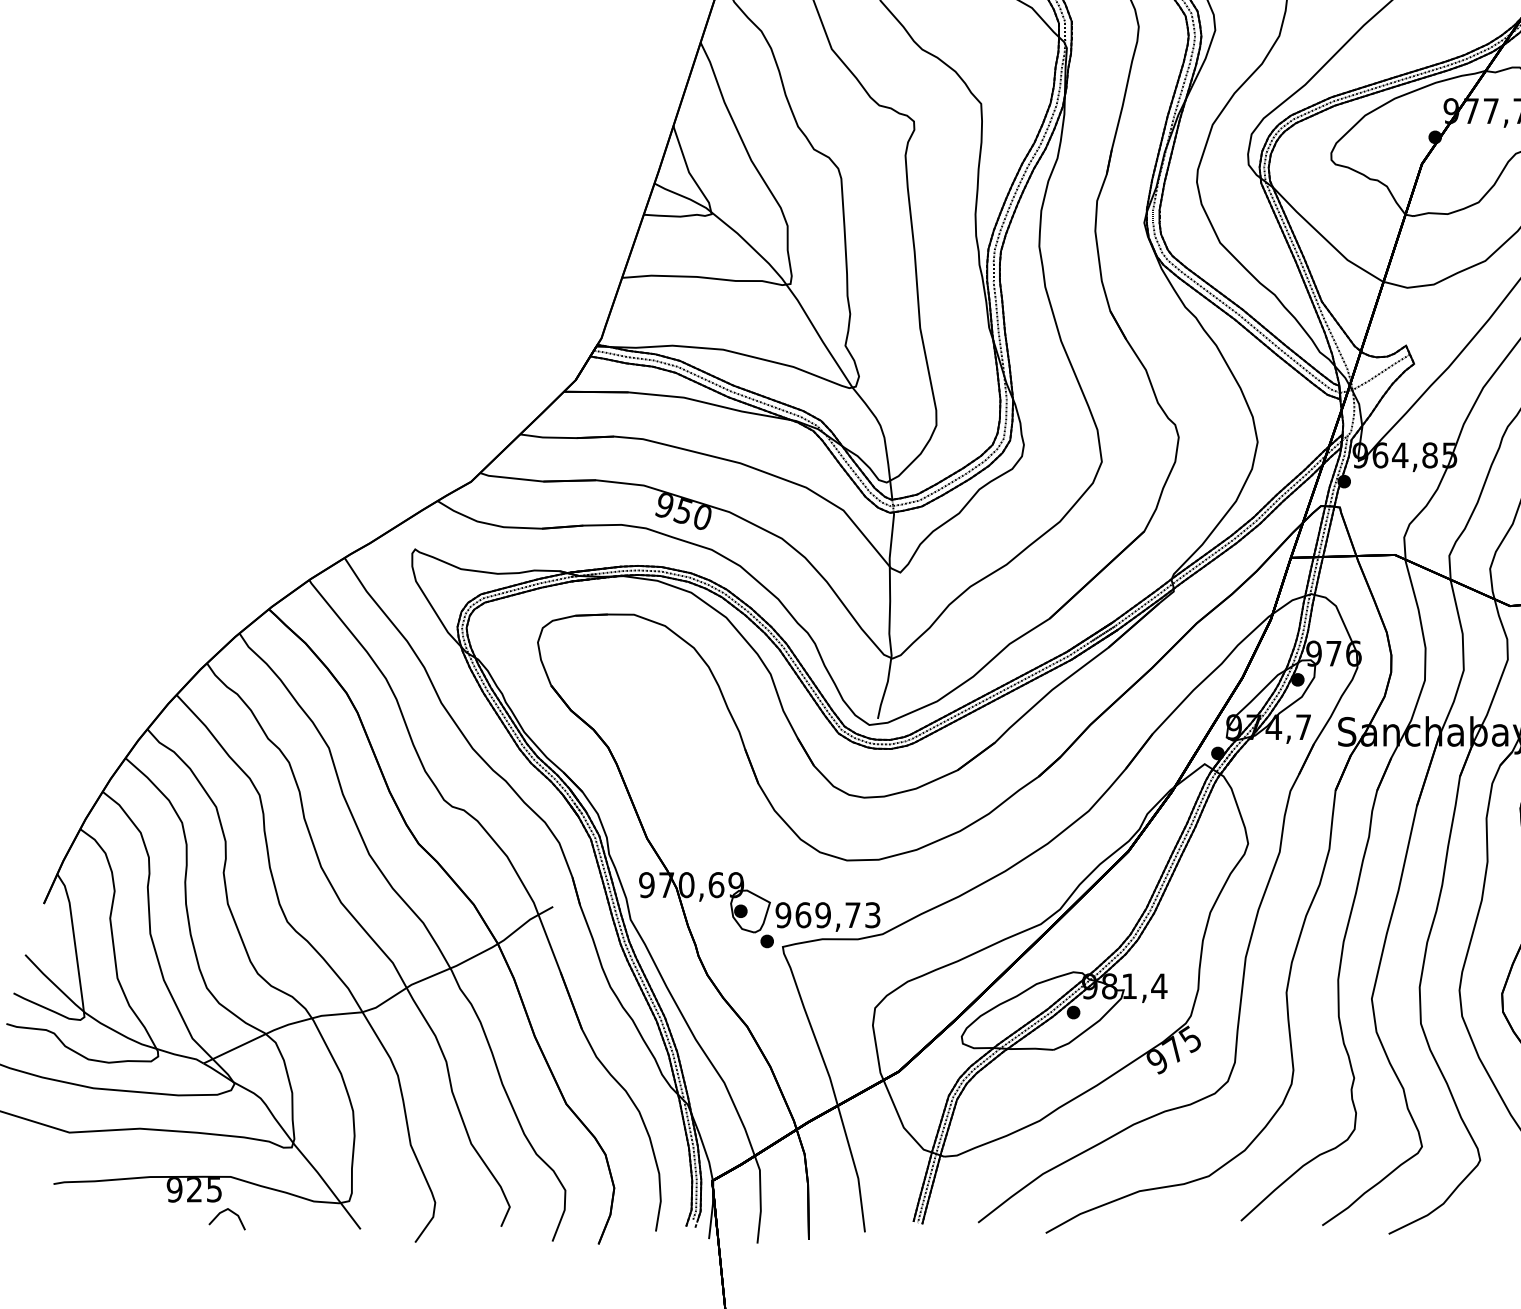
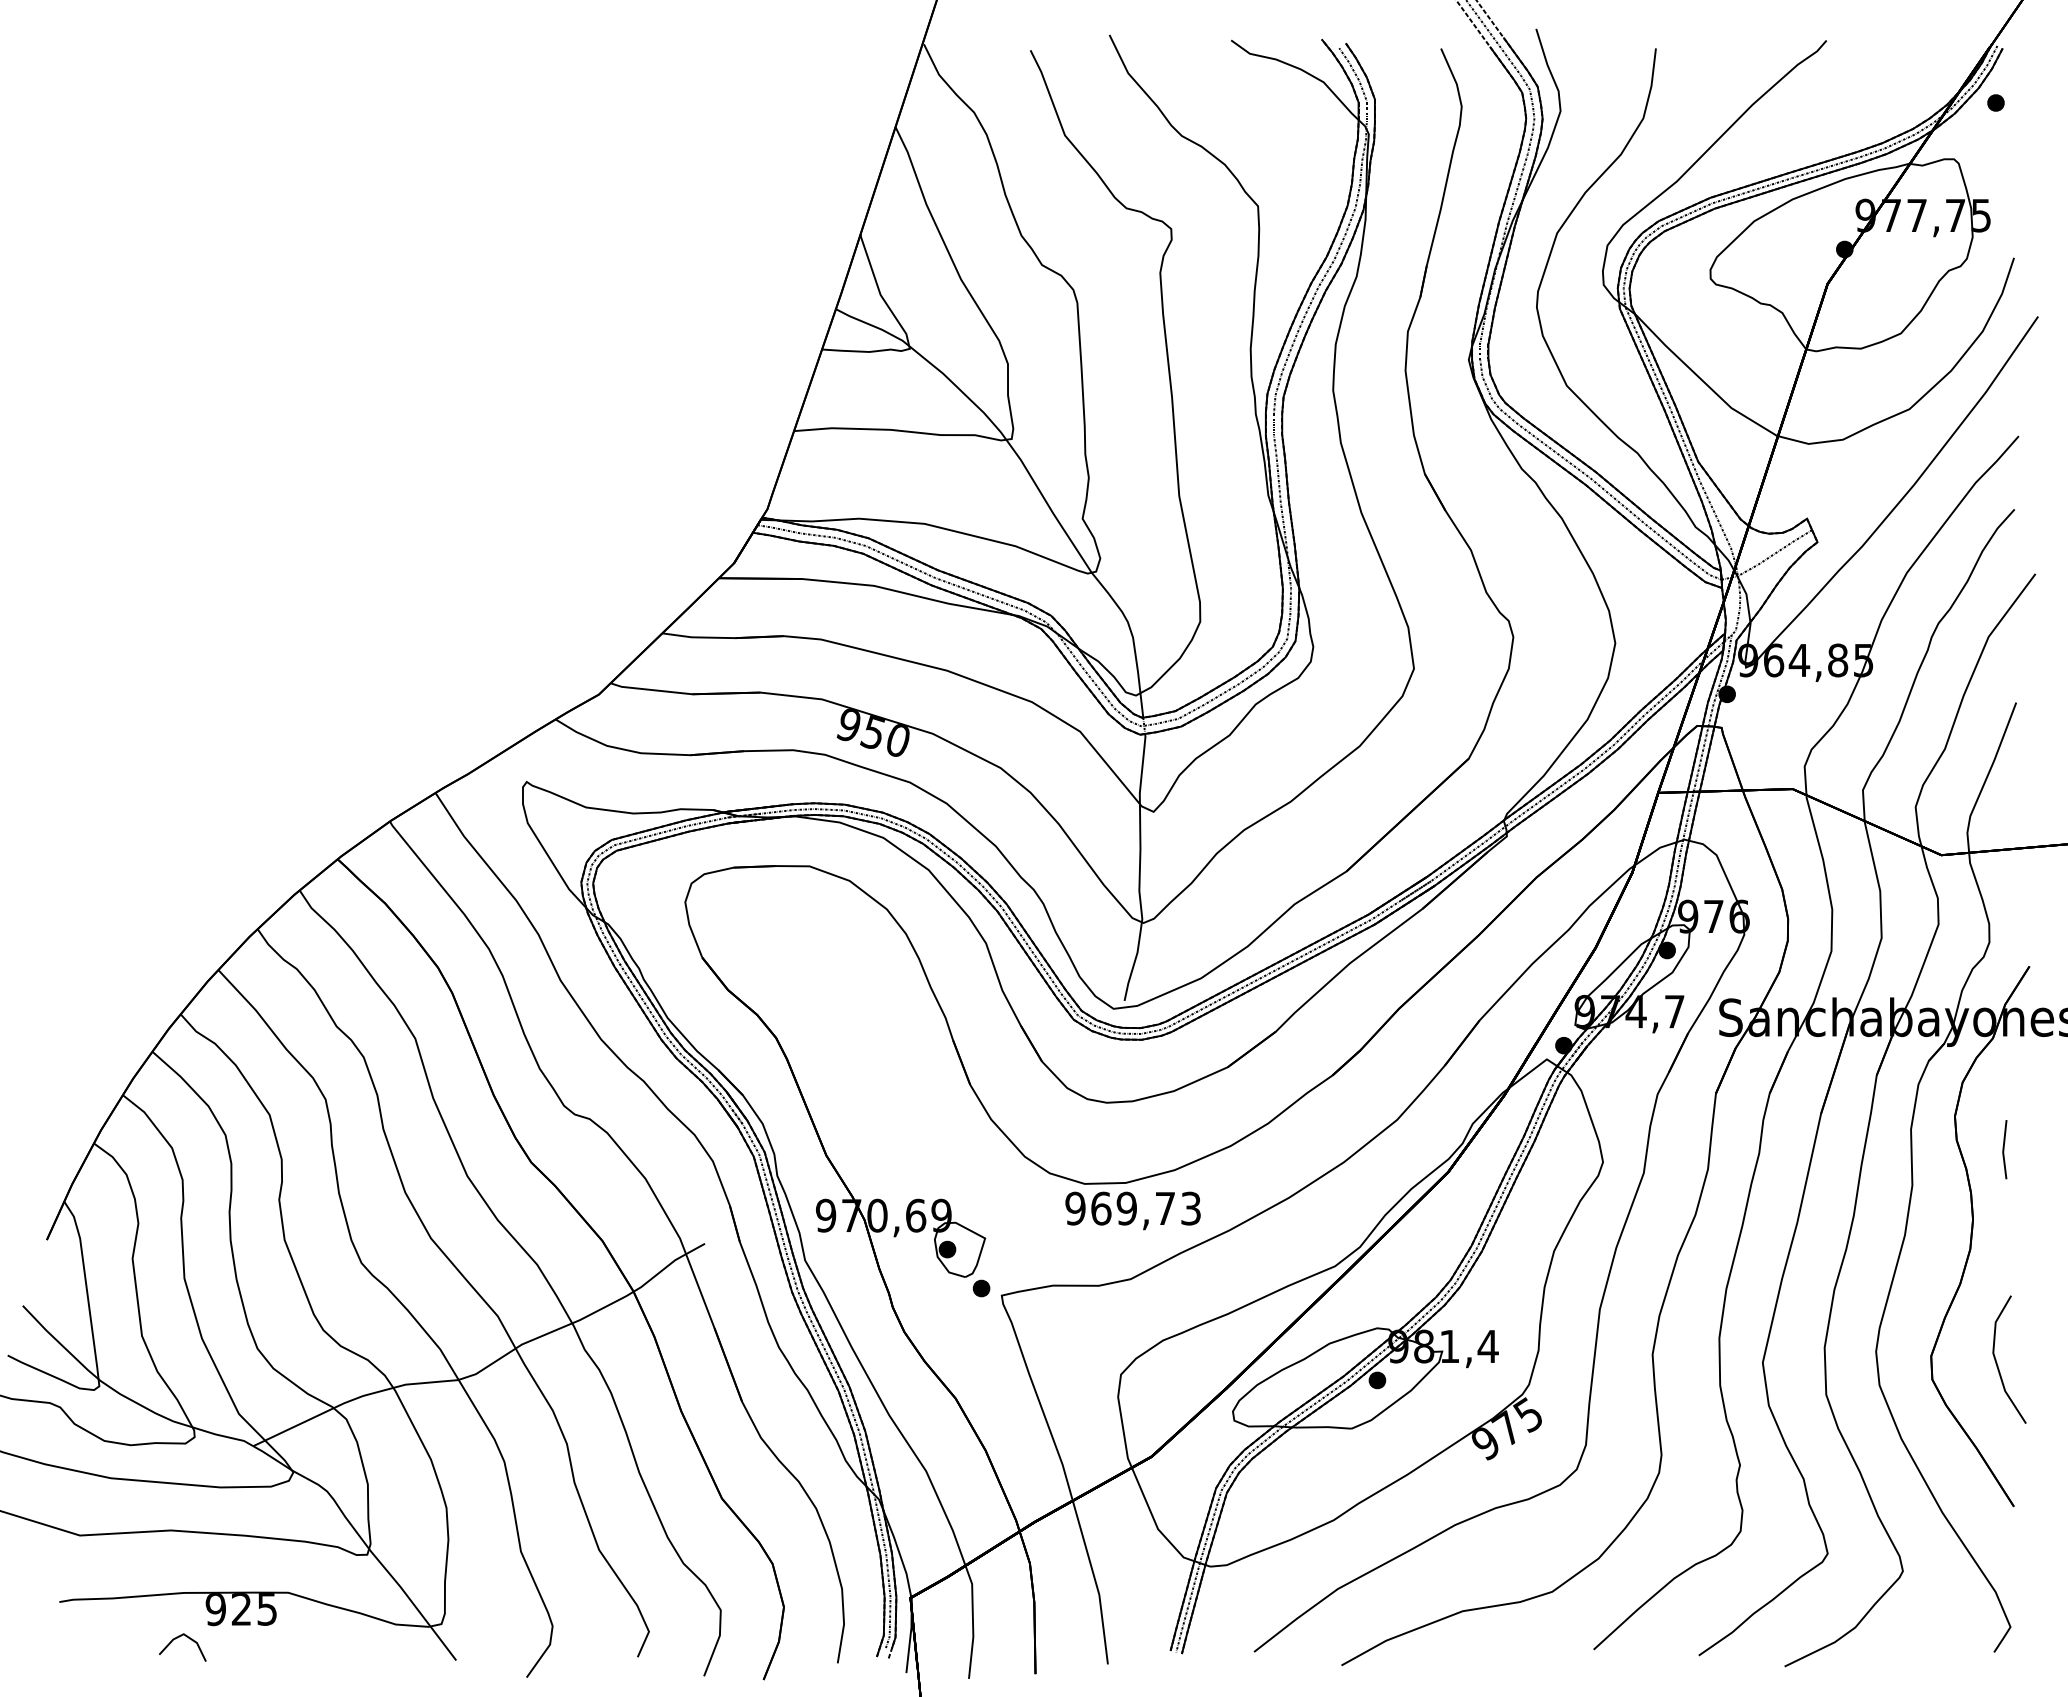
text: (827, 916) -> (1132, 1210), moved
line: (223, 1212) -> (177, 1638), moved

